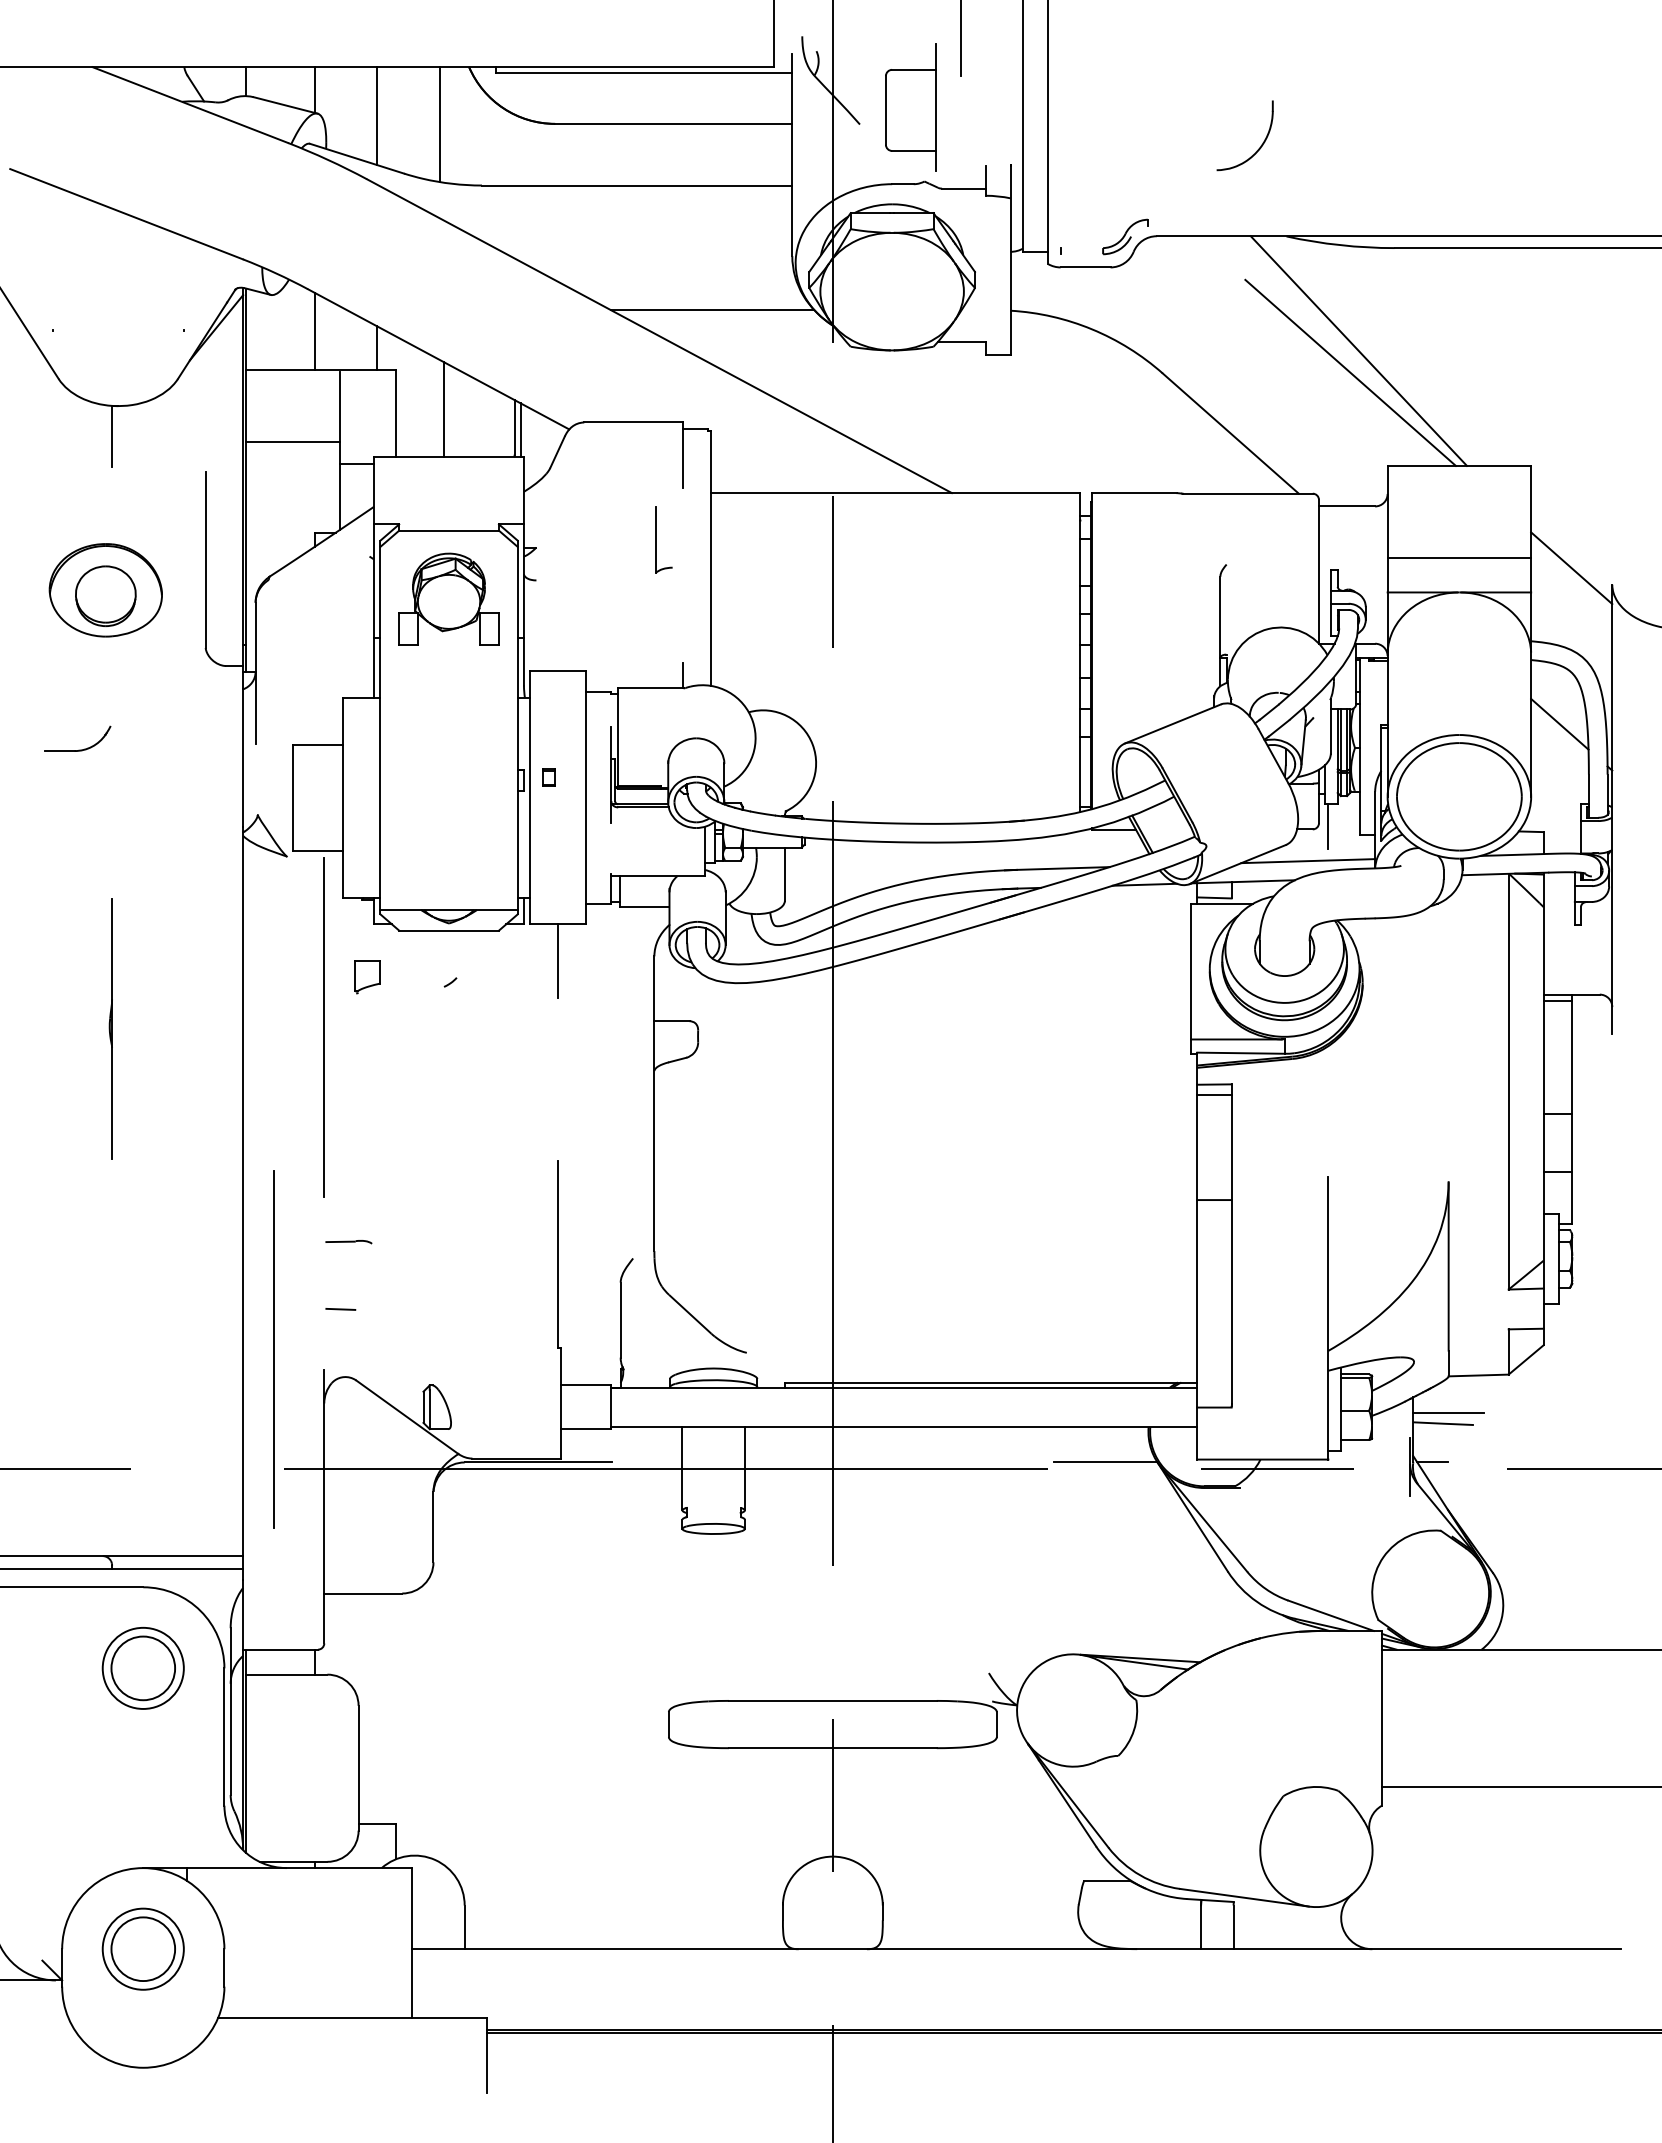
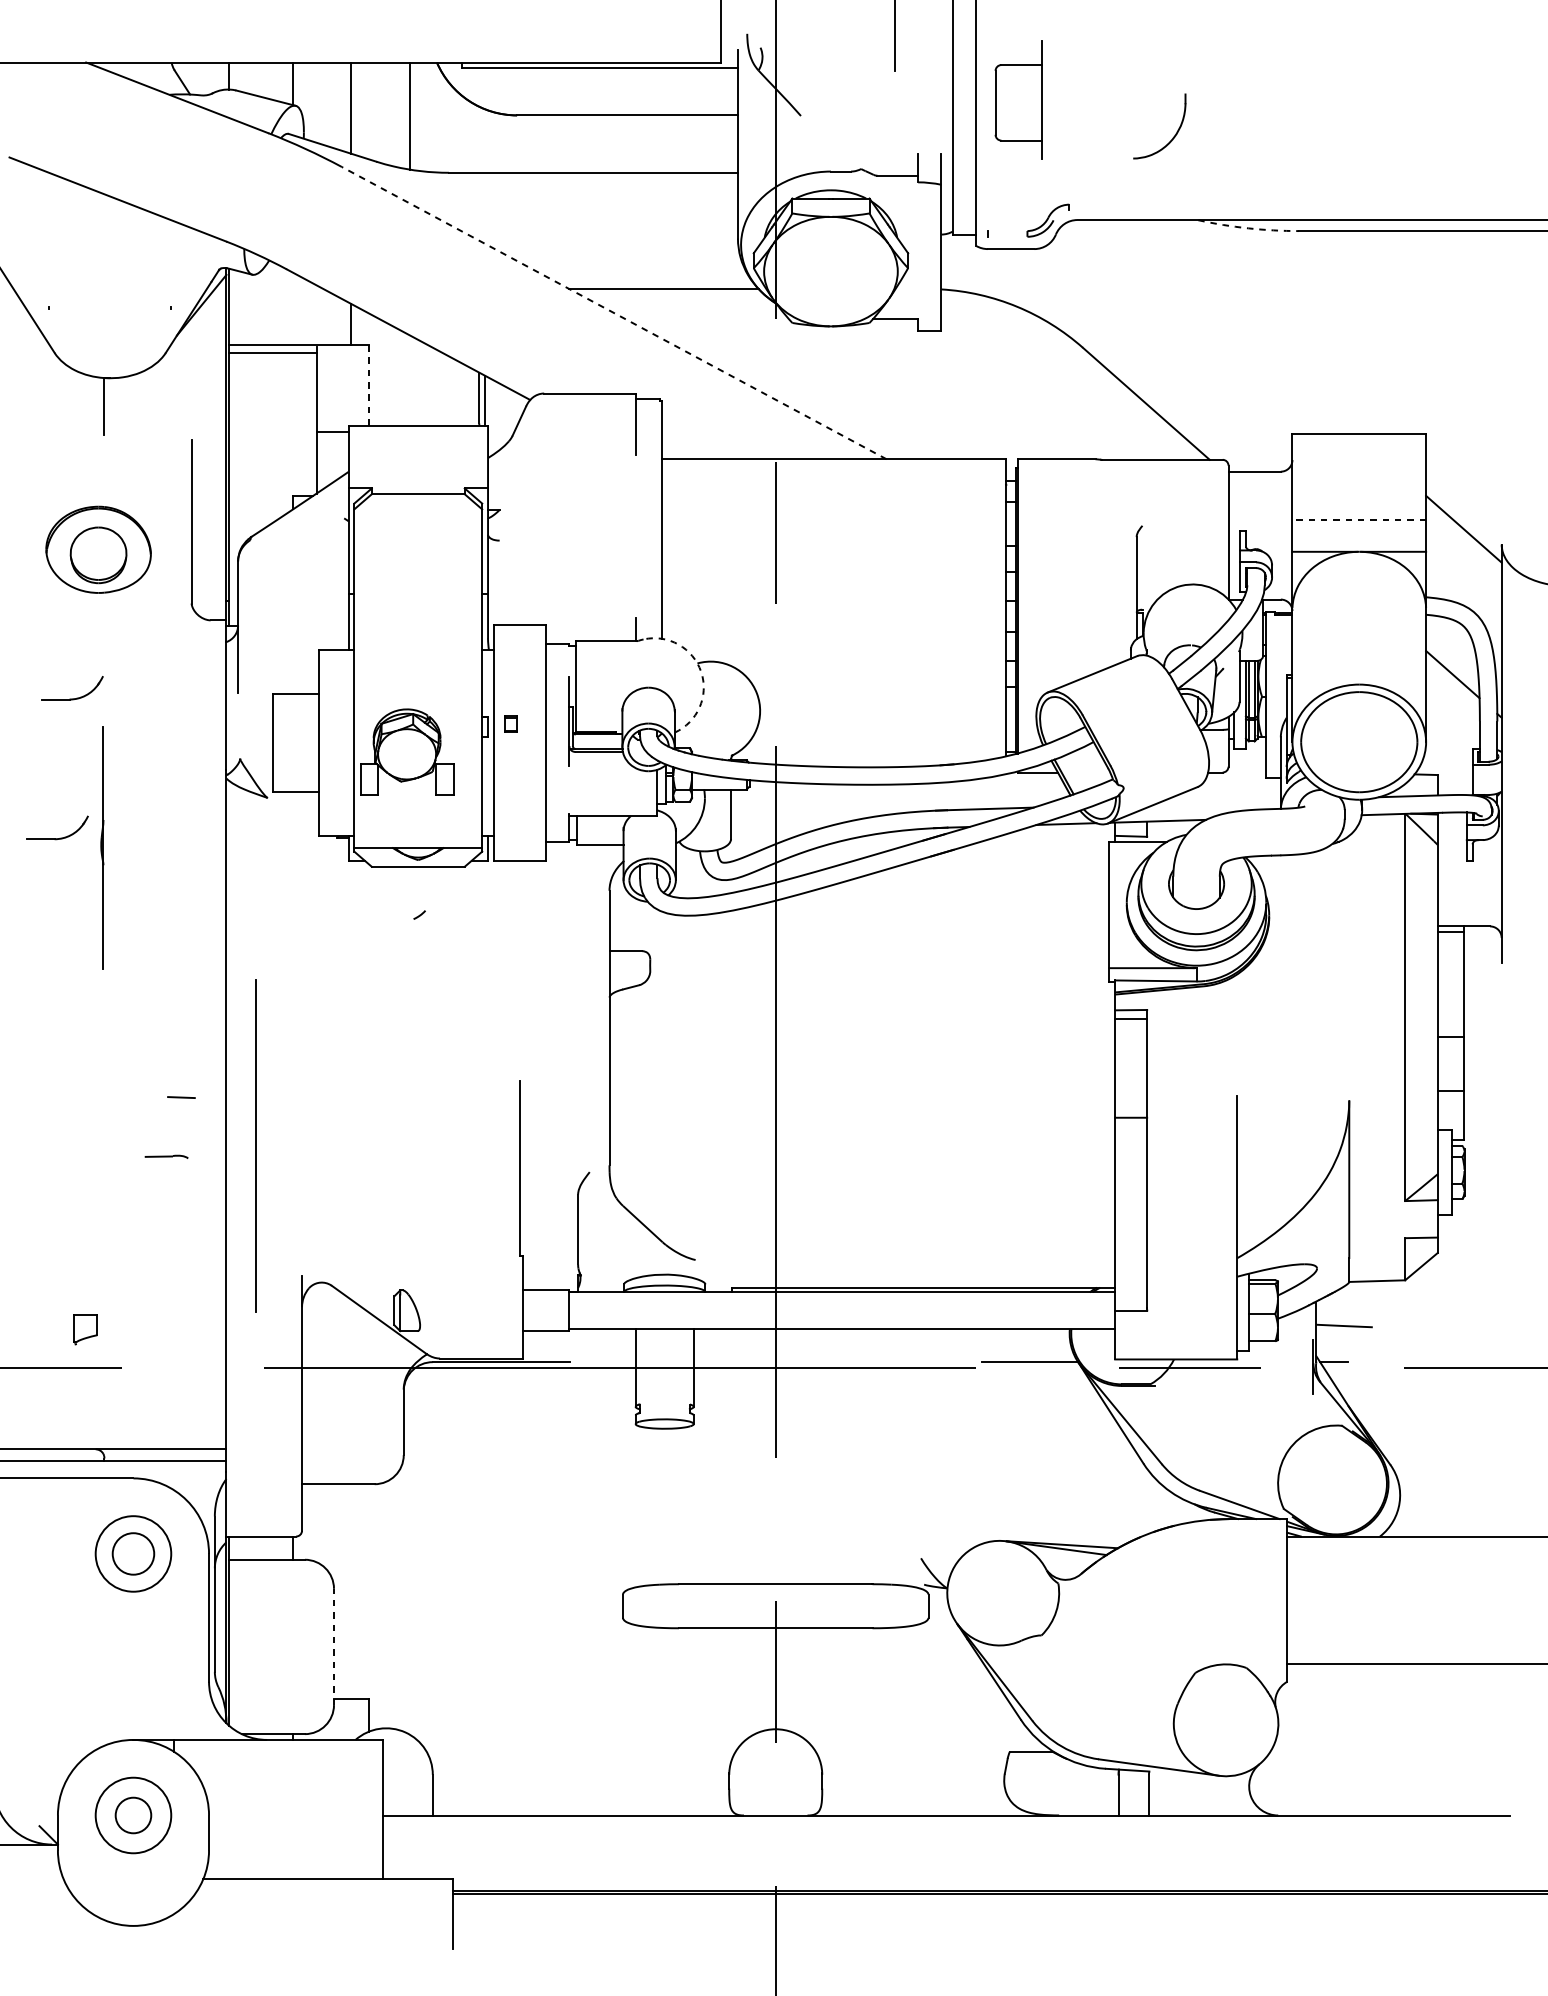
part: (910, 107) -> (1018, 100), moved
arc: (1340, 245) -> (1248, 228), solid -> dashed
line: (314, 331) -> (292, 308), removed
line: (659, 336) -> (614, 313), solid -> dashed
line: (1358, 350) -> (1265, 326), removed
line: (1350, 372) -> (1257, 346), removed
line: (443, 409) -> (413, 381), removed
line: (396, 414) -> (369, 386), solid -> dashed
line: (292, 442) -> (272, 353), moved
part: (656, 539) -> (611, 502), removed
line: (1459, 557) -> (1359, 519), solid -> dashed
part: (448, 598) -> (406, 751), moved
arc: (752, 721) -> (700, 672), solid -> dashed
line: (1328, 826) -> (1237, 769), removed
line: (1308, 861) -> (1218, 802), removed
part: (62, 899) -> (58, 837), added
line: (558, 961) -> (520, 895), removed
part: (367, 977) -> (85, 1329), moved
line: (324, 1026) -> (302, 956), removed
part: (110, 1028) -> (101, 847), moved
part: (348, 1242) -> (166, 1157), moved
line: (340, 1309) -> (181, 1097), moved
line: (273, 1349) -> (254, 1146), moved
line: (1448, 1412) -> (1349, 1315), removed
circle: (143, 1668) -> (133, 1554), size x0.7
line: (358, 1767) -> (333, 1646), solid -> dashed
circle: (143, 1949) -> (133, 1815), size x0.6

